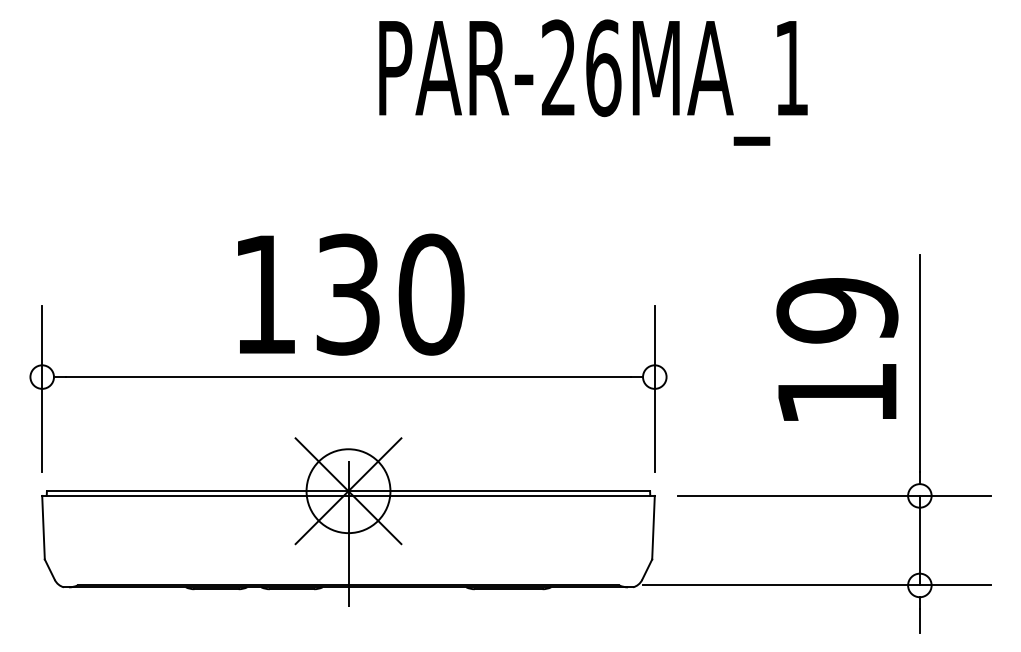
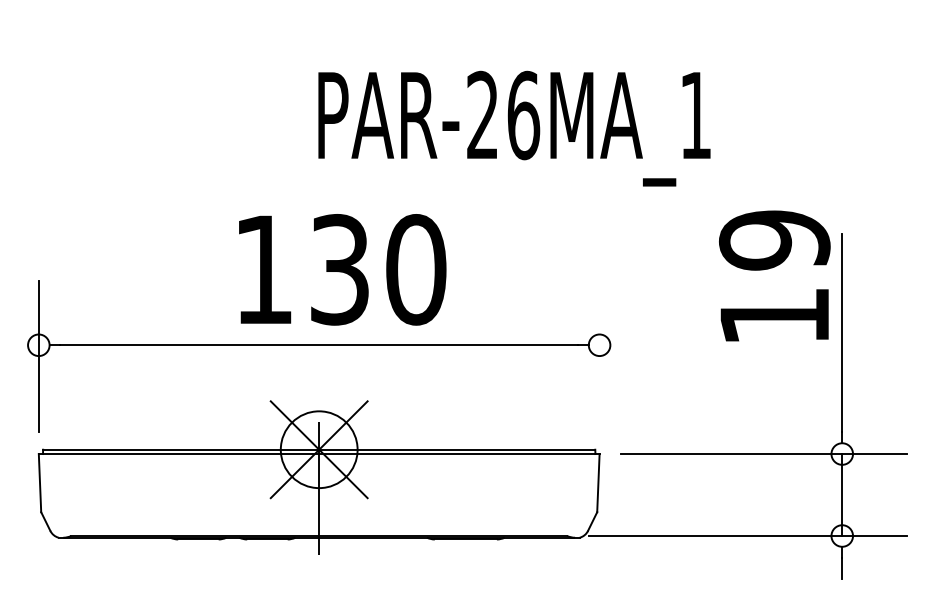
text: (593, 82) -> (514, 128), moved
text: (351, 294) -> (342, 269), moved
text: (837, 348) -> (774, 275), moved
line: (654, 389) -> (599, 356), removed

